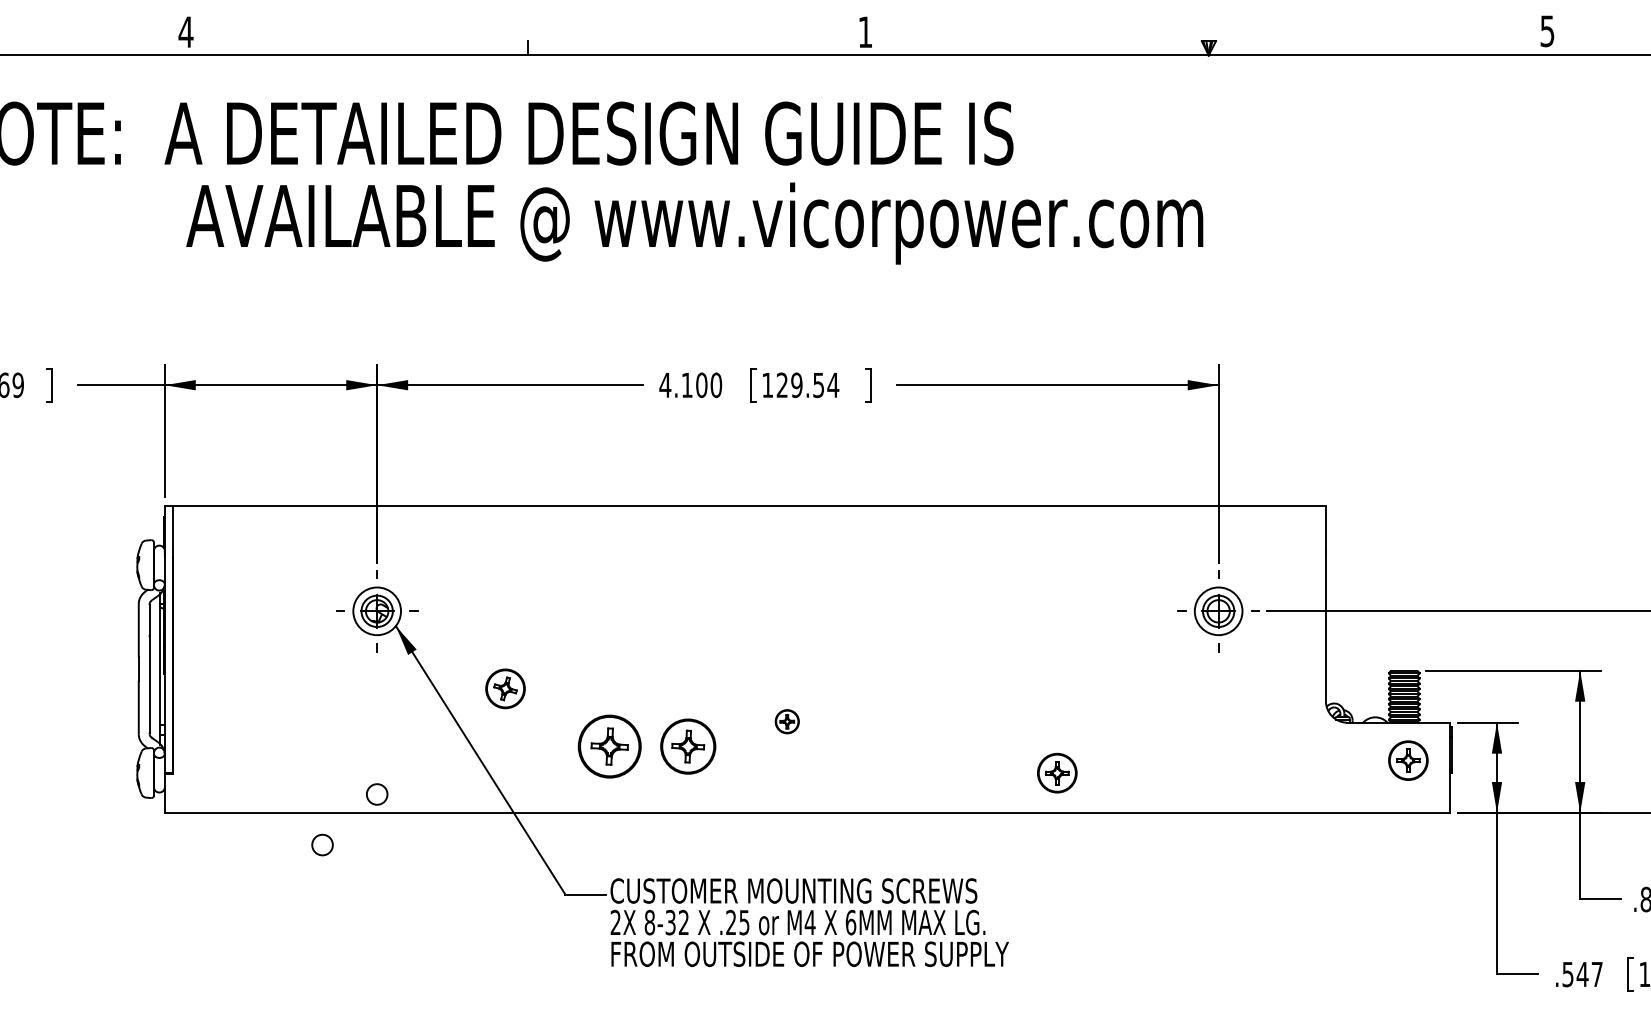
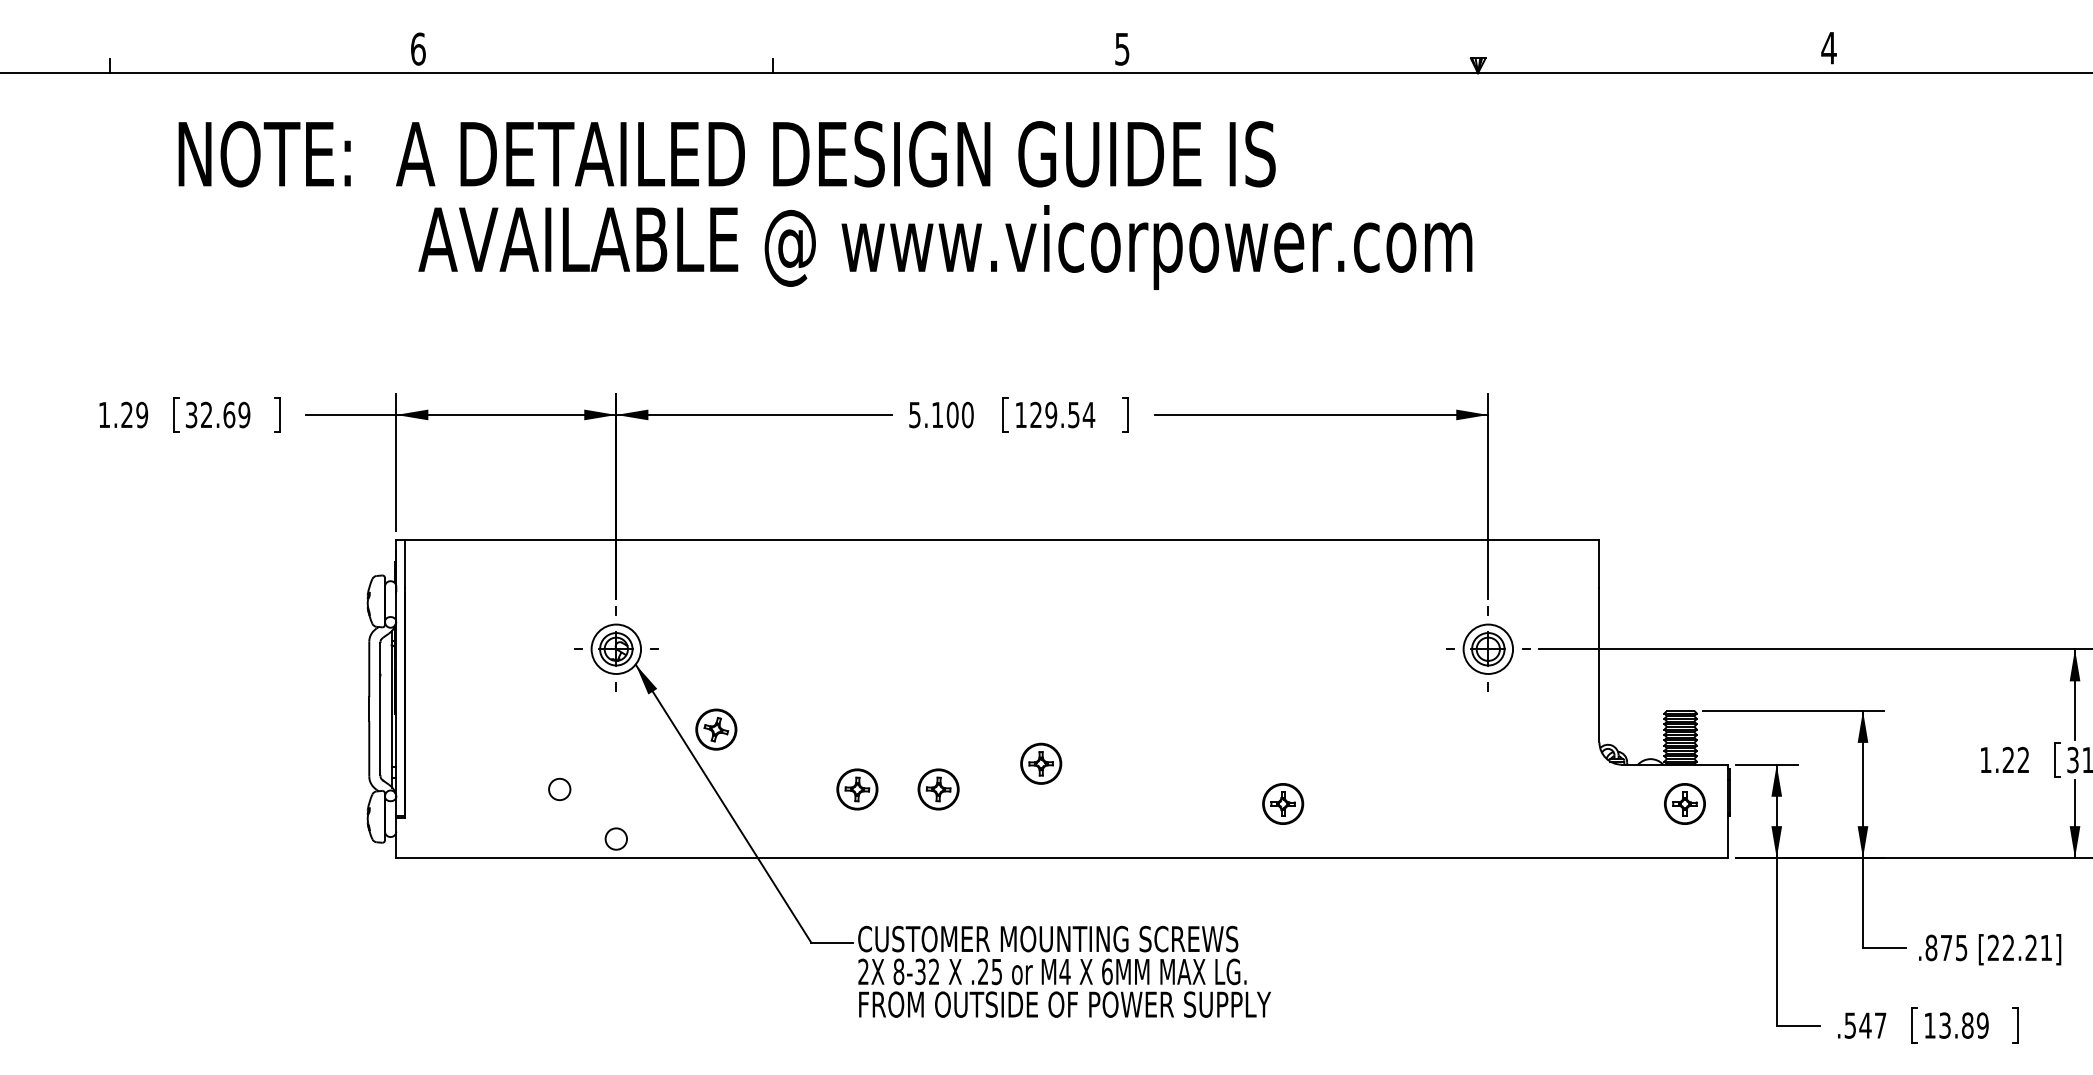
text: (186, 31) -> (418, 48), 4 -> 6
text: (1546, 31) -> (1828, 48), 5 -> 4
text: (865, 32) -> (1122, 49), 1 -> 5
text: (664, 385) -> (914, 415), 4.100 -> 5.100
part: (505, 688) -> (716, 729), moved
part: (787, 721) -> (1041, 763), size x1.67
part: (609, 746) -> (857, 789), size x0.62
part: (688, 746) -> (938, 789), size x0.71
part: (1057, 772) -> (1283, 803), moved
circle: (322, 845) -> (559, 789), moved

